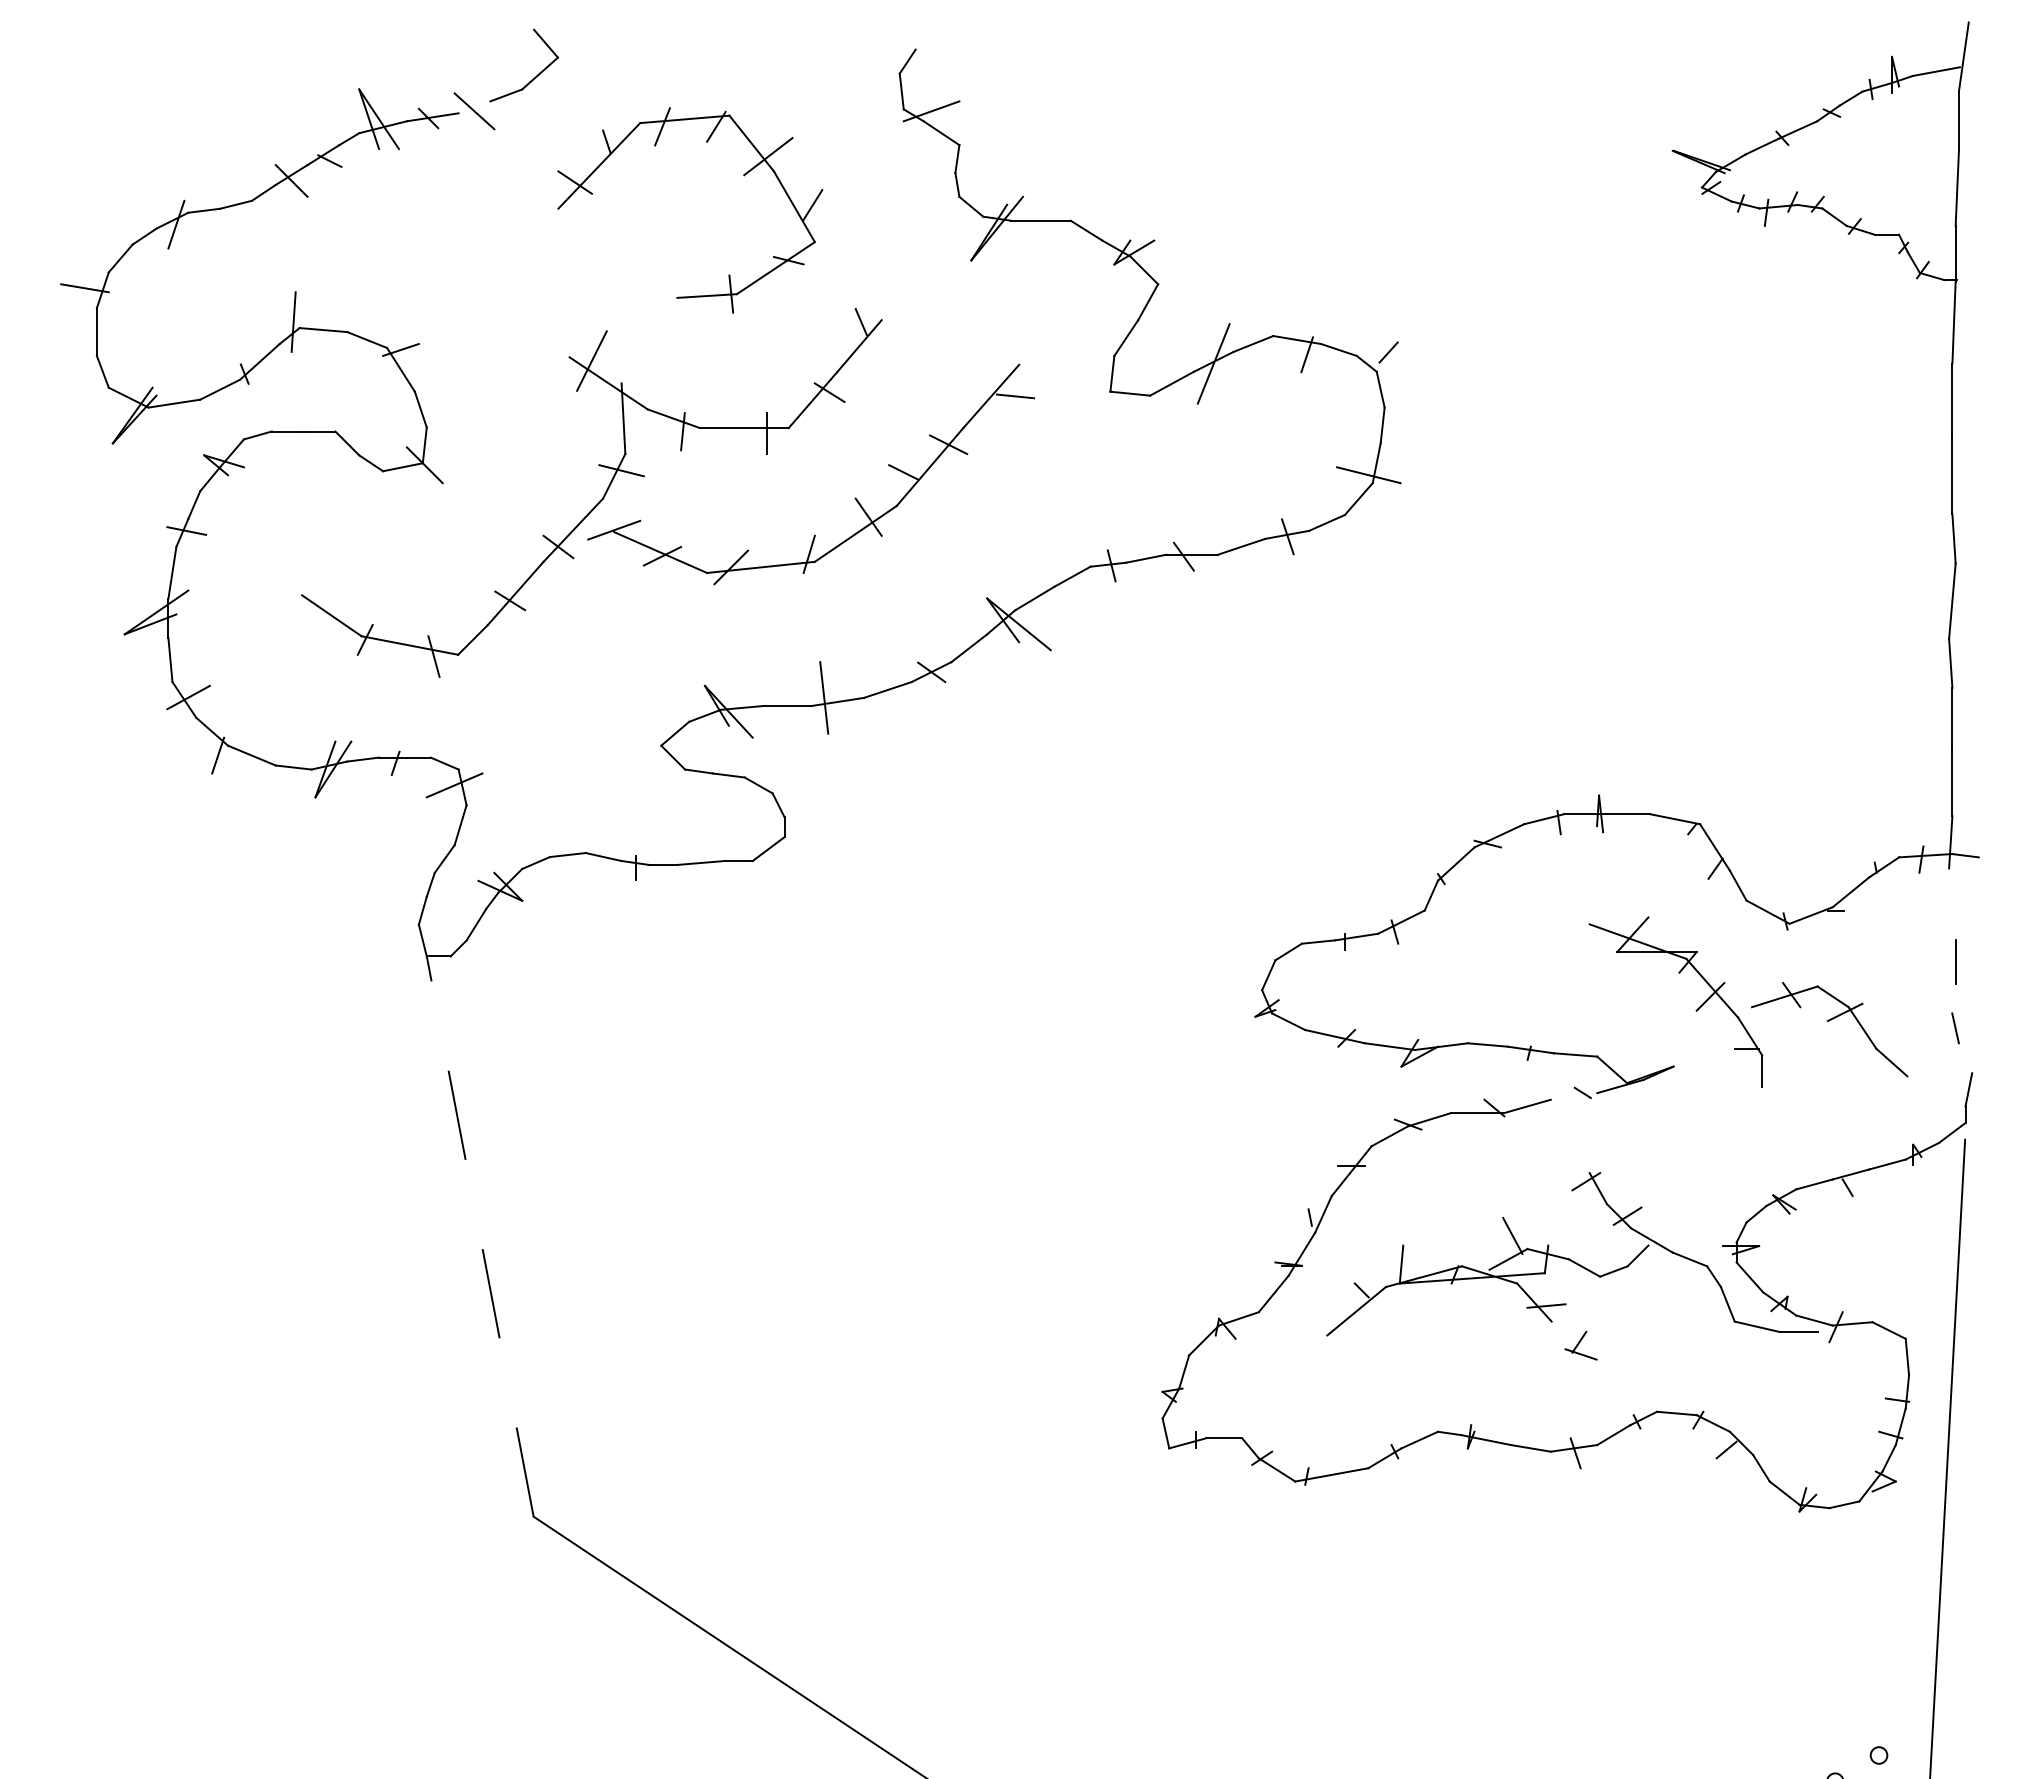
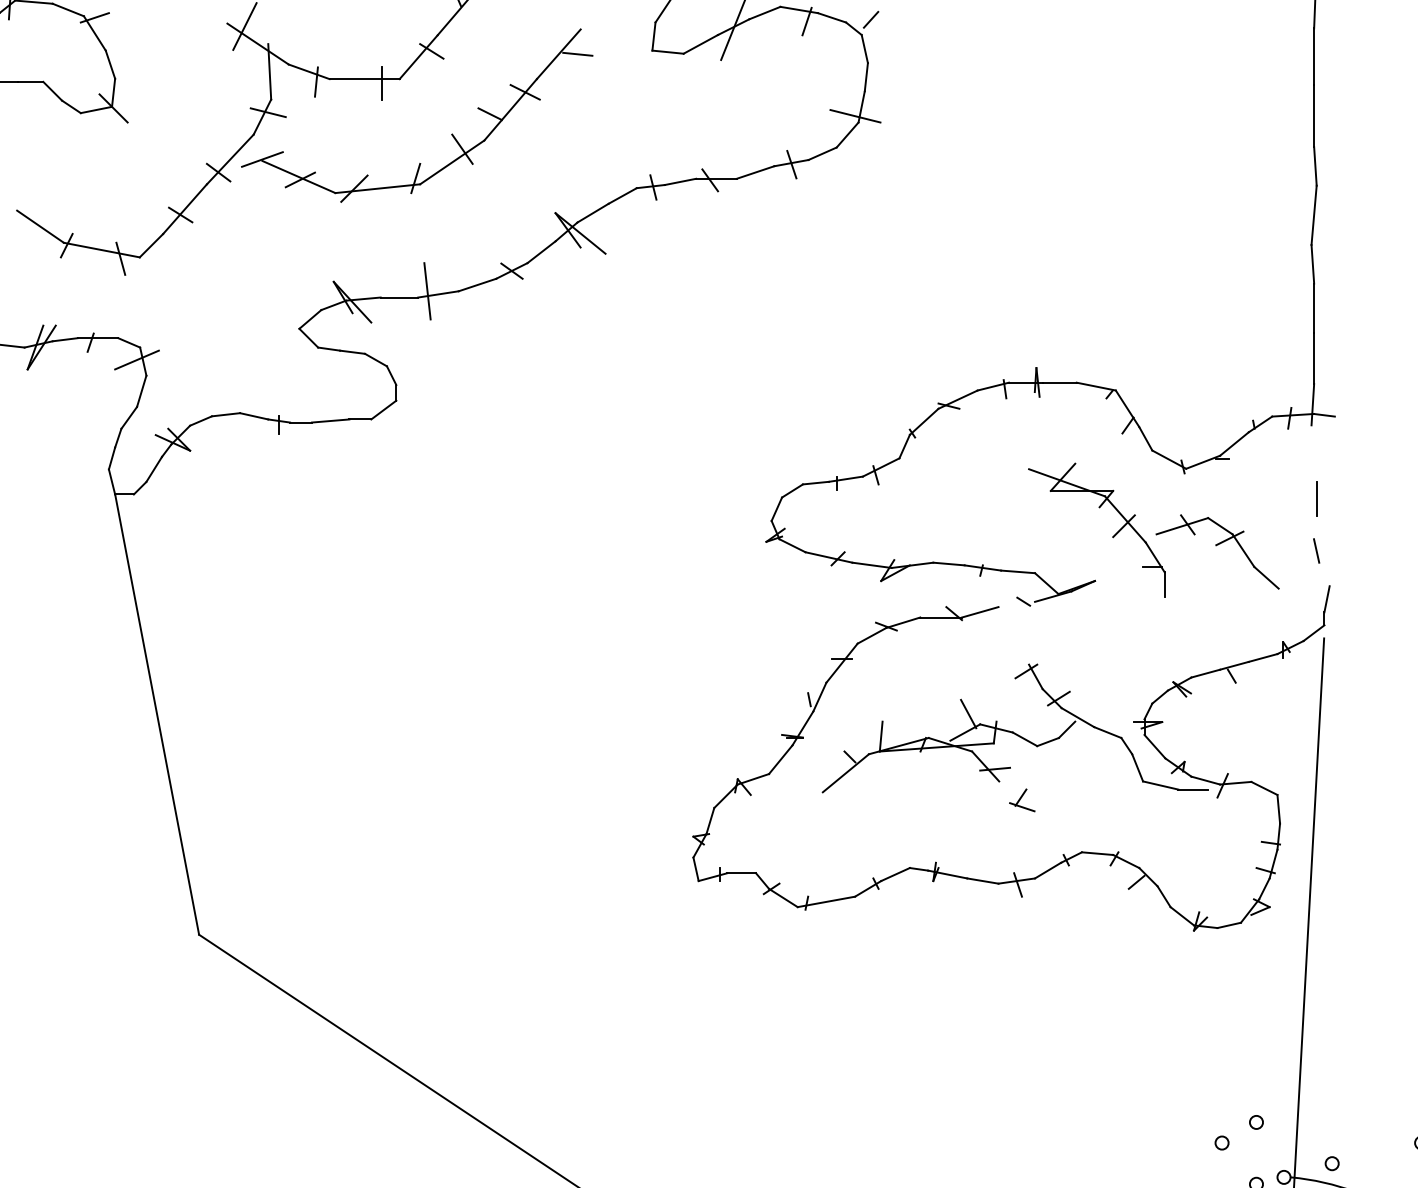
line: (480, 1236) -> (157, 714), dashed -> solid

